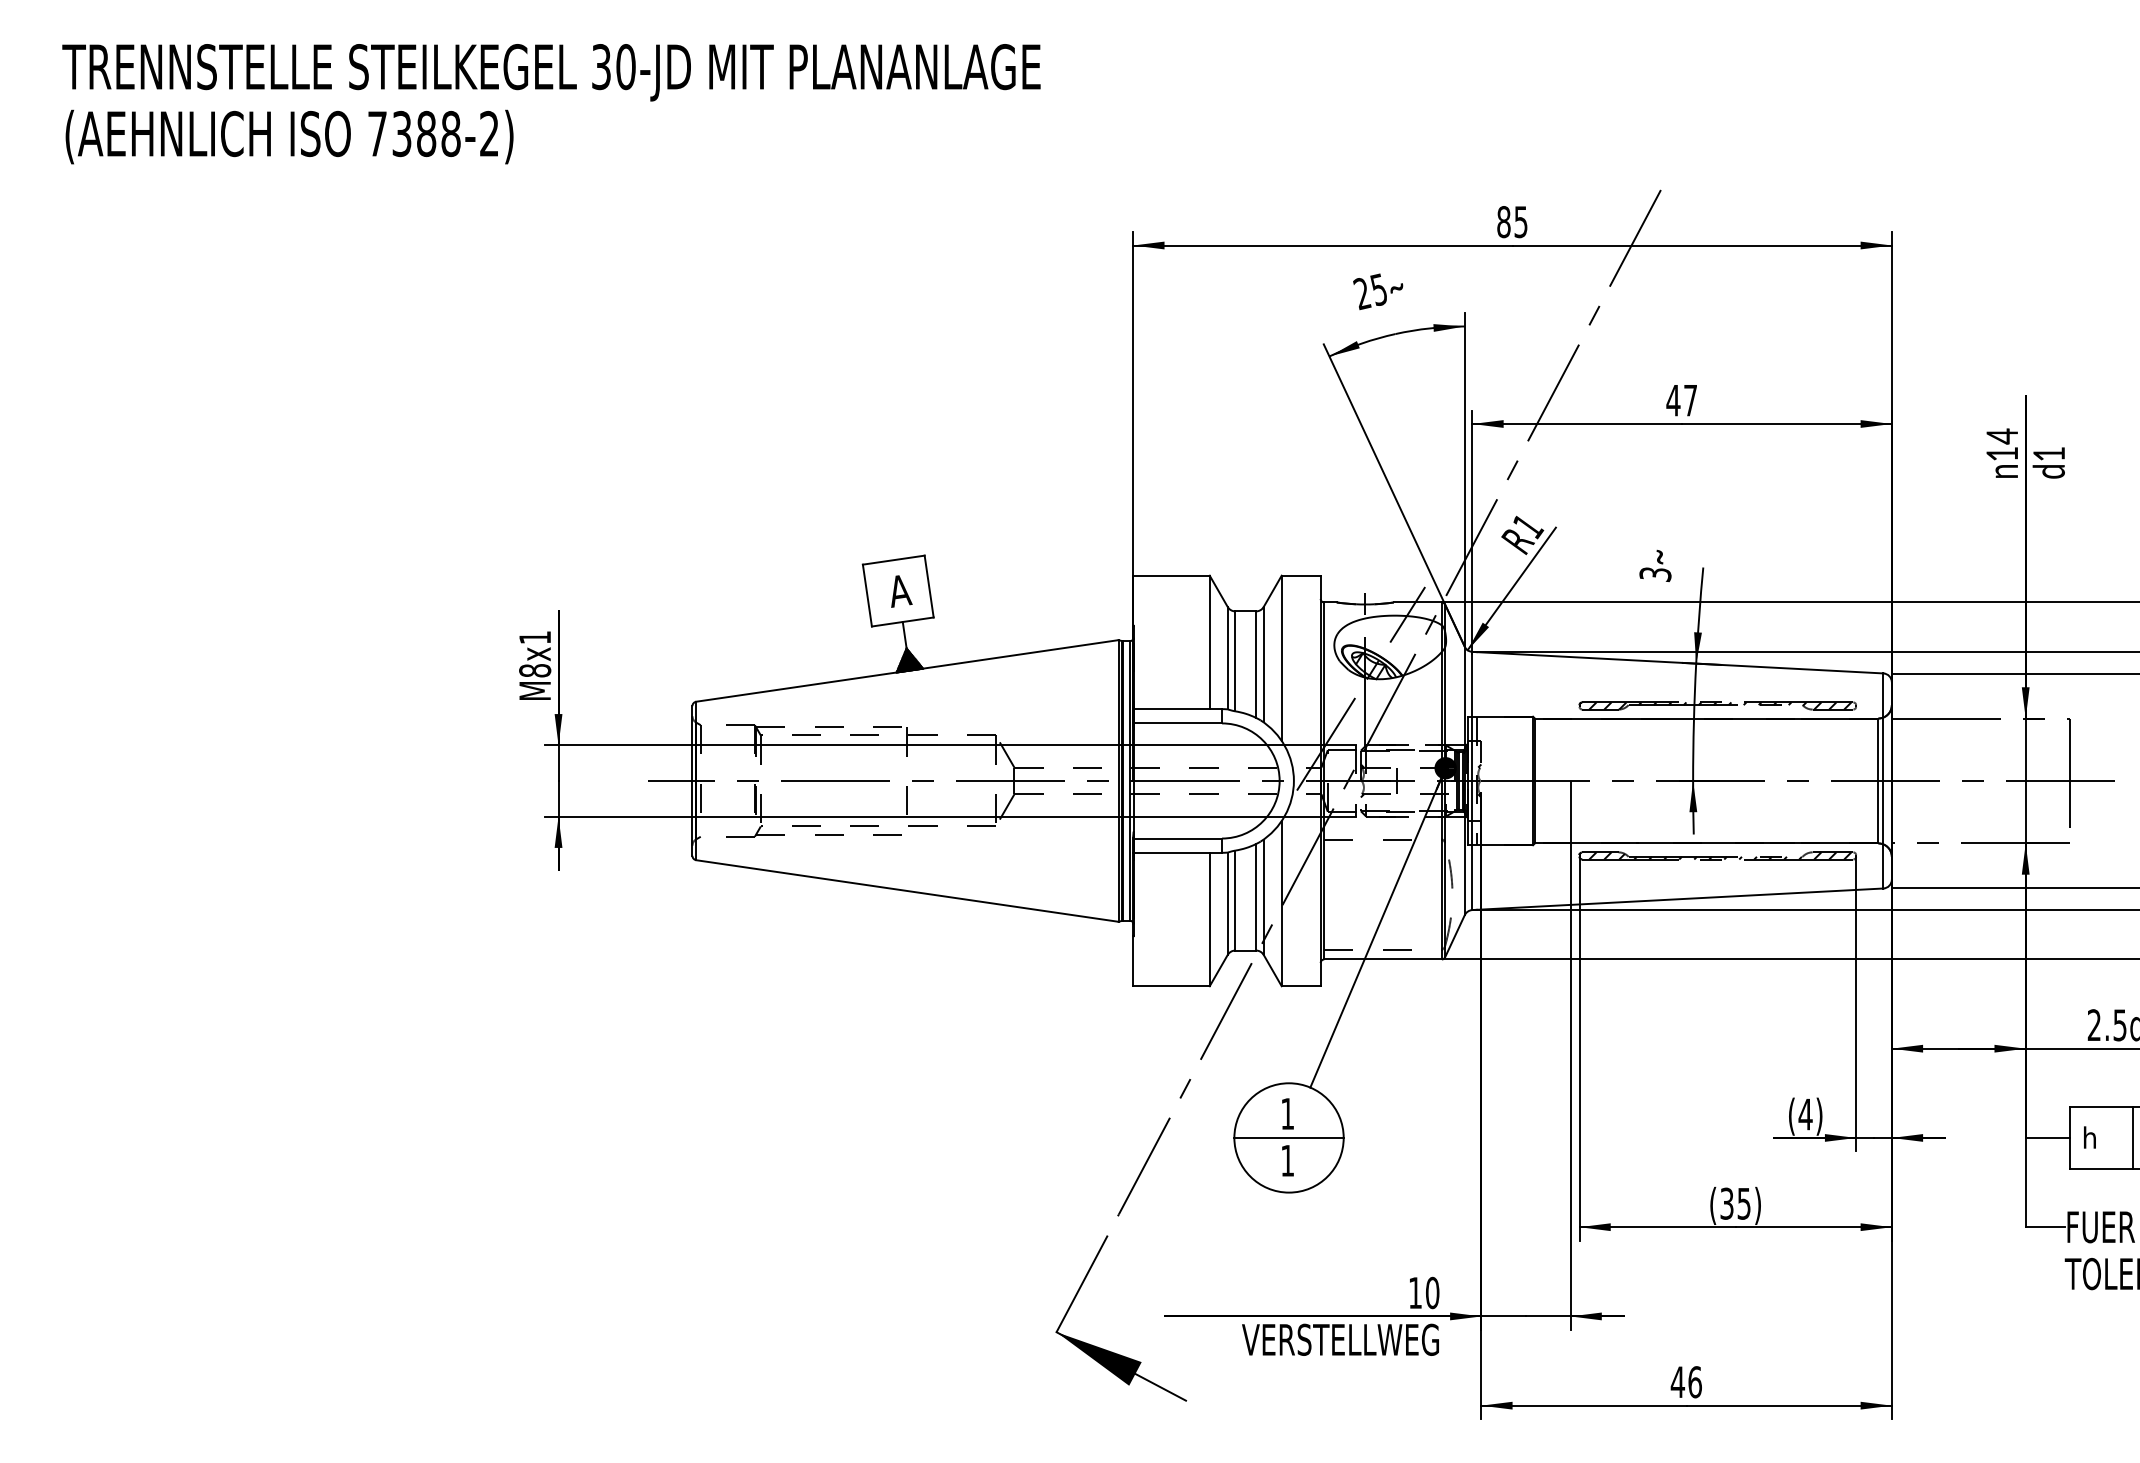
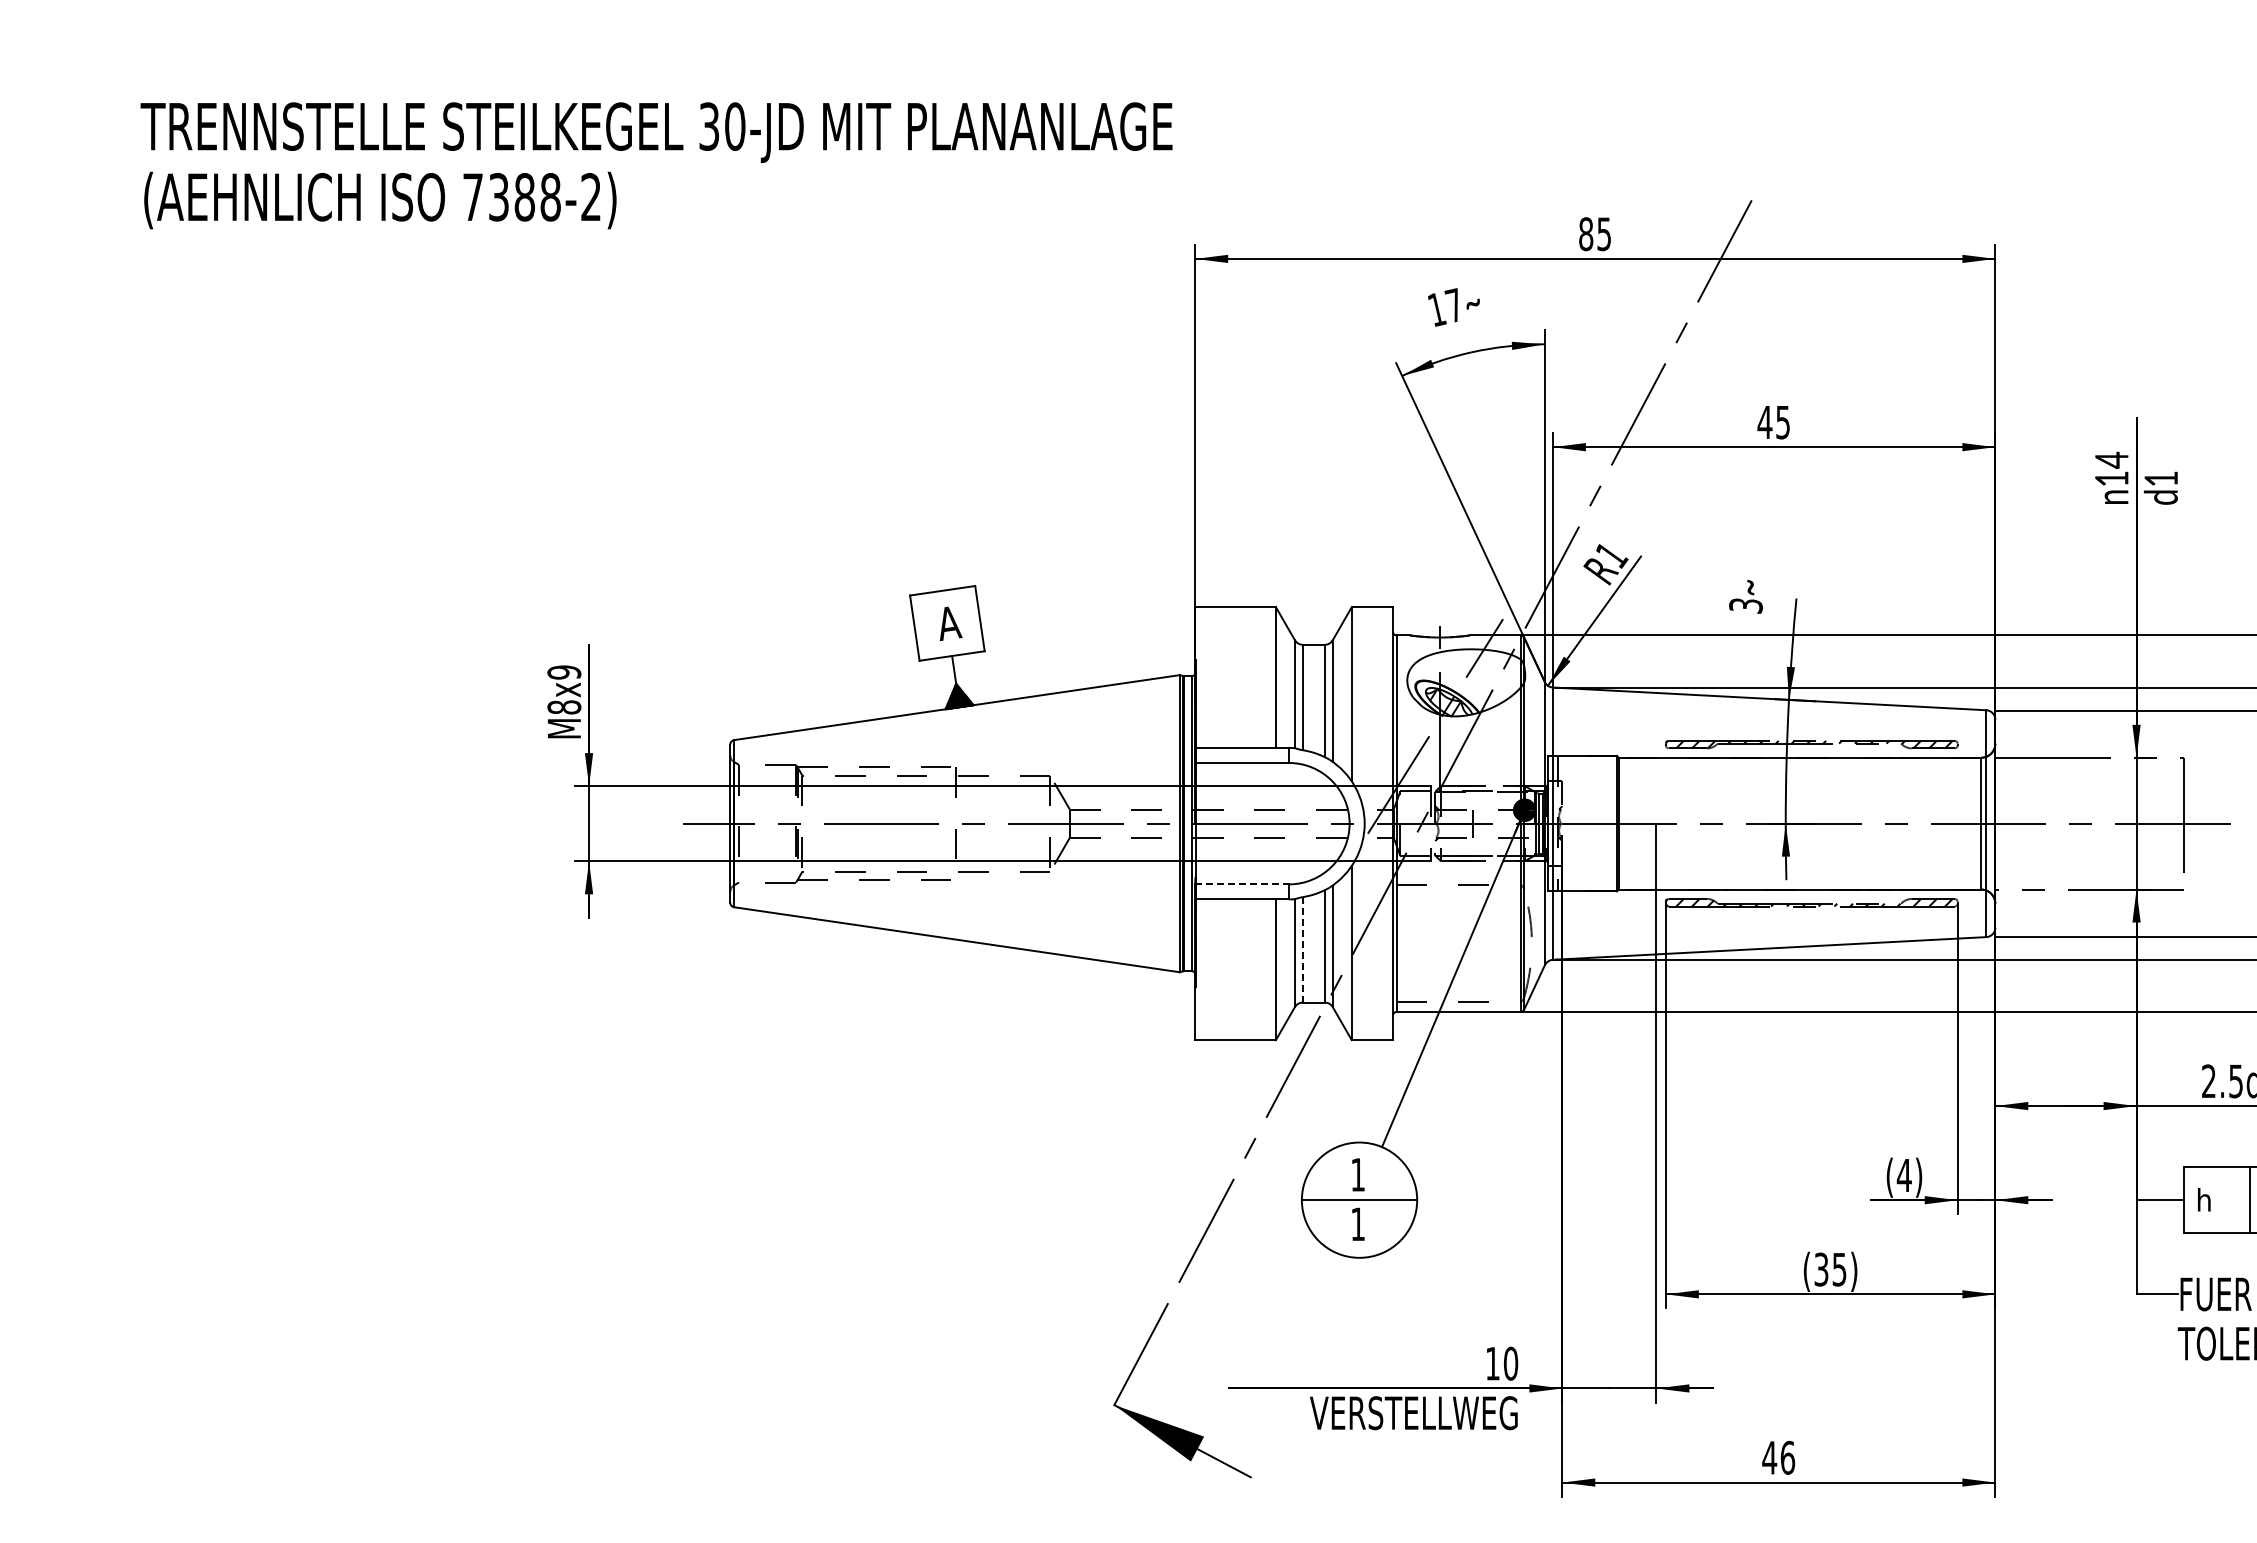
text: (551, 103) -> (656, 165), moved
text: (1369, 291) -> (1444, 307), 25 -> 17
text: (1690, 400) -> (1782, 422), 47 -> 45
text: (535, 637) -> (564, 672), M8x1 -> M8x9
line: (1178, 838) -> (1242, 884), solid -> dashed
line: (1234, 900) -> (1302, 949), solid -> dashed

